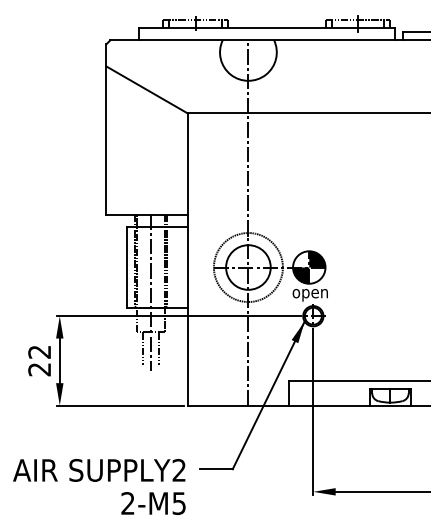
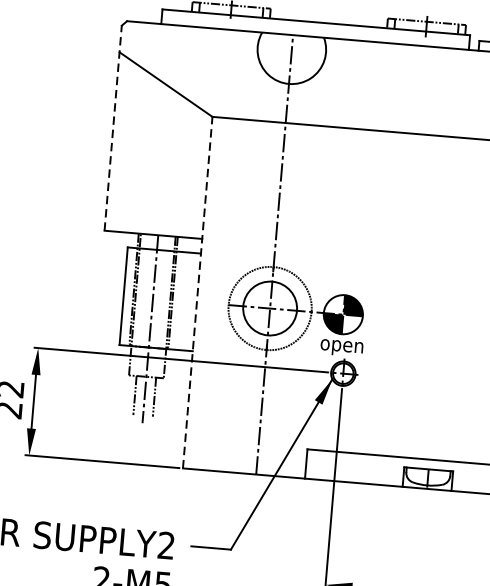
line: (106, 129) -> (113, 128), solid -> dashed
line: (187, 258) -> (197, 291), solid -> dashed

